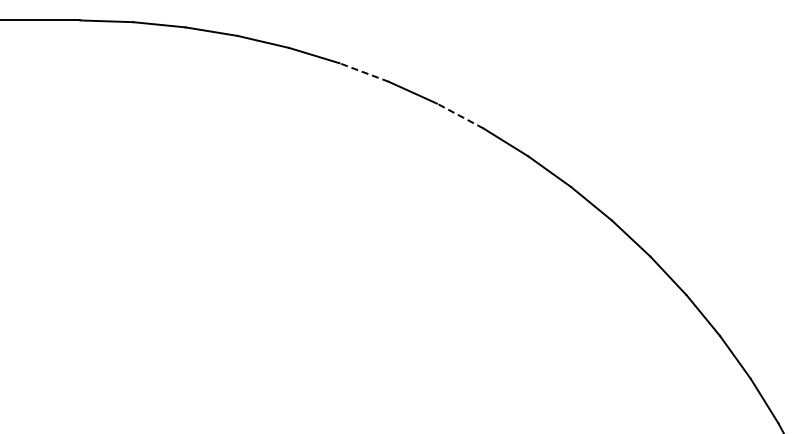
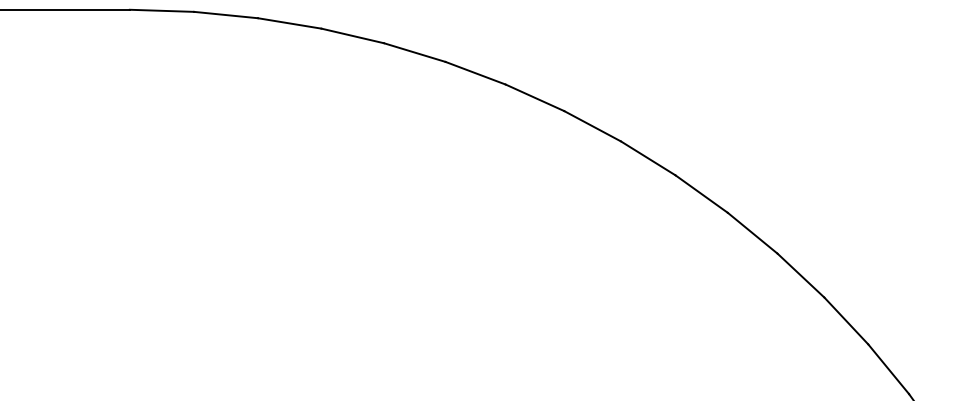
line: (363, 72) -> (474, 73), dashed -> solid
line: (459, 115) -> (591, 125), dashed -> solid

